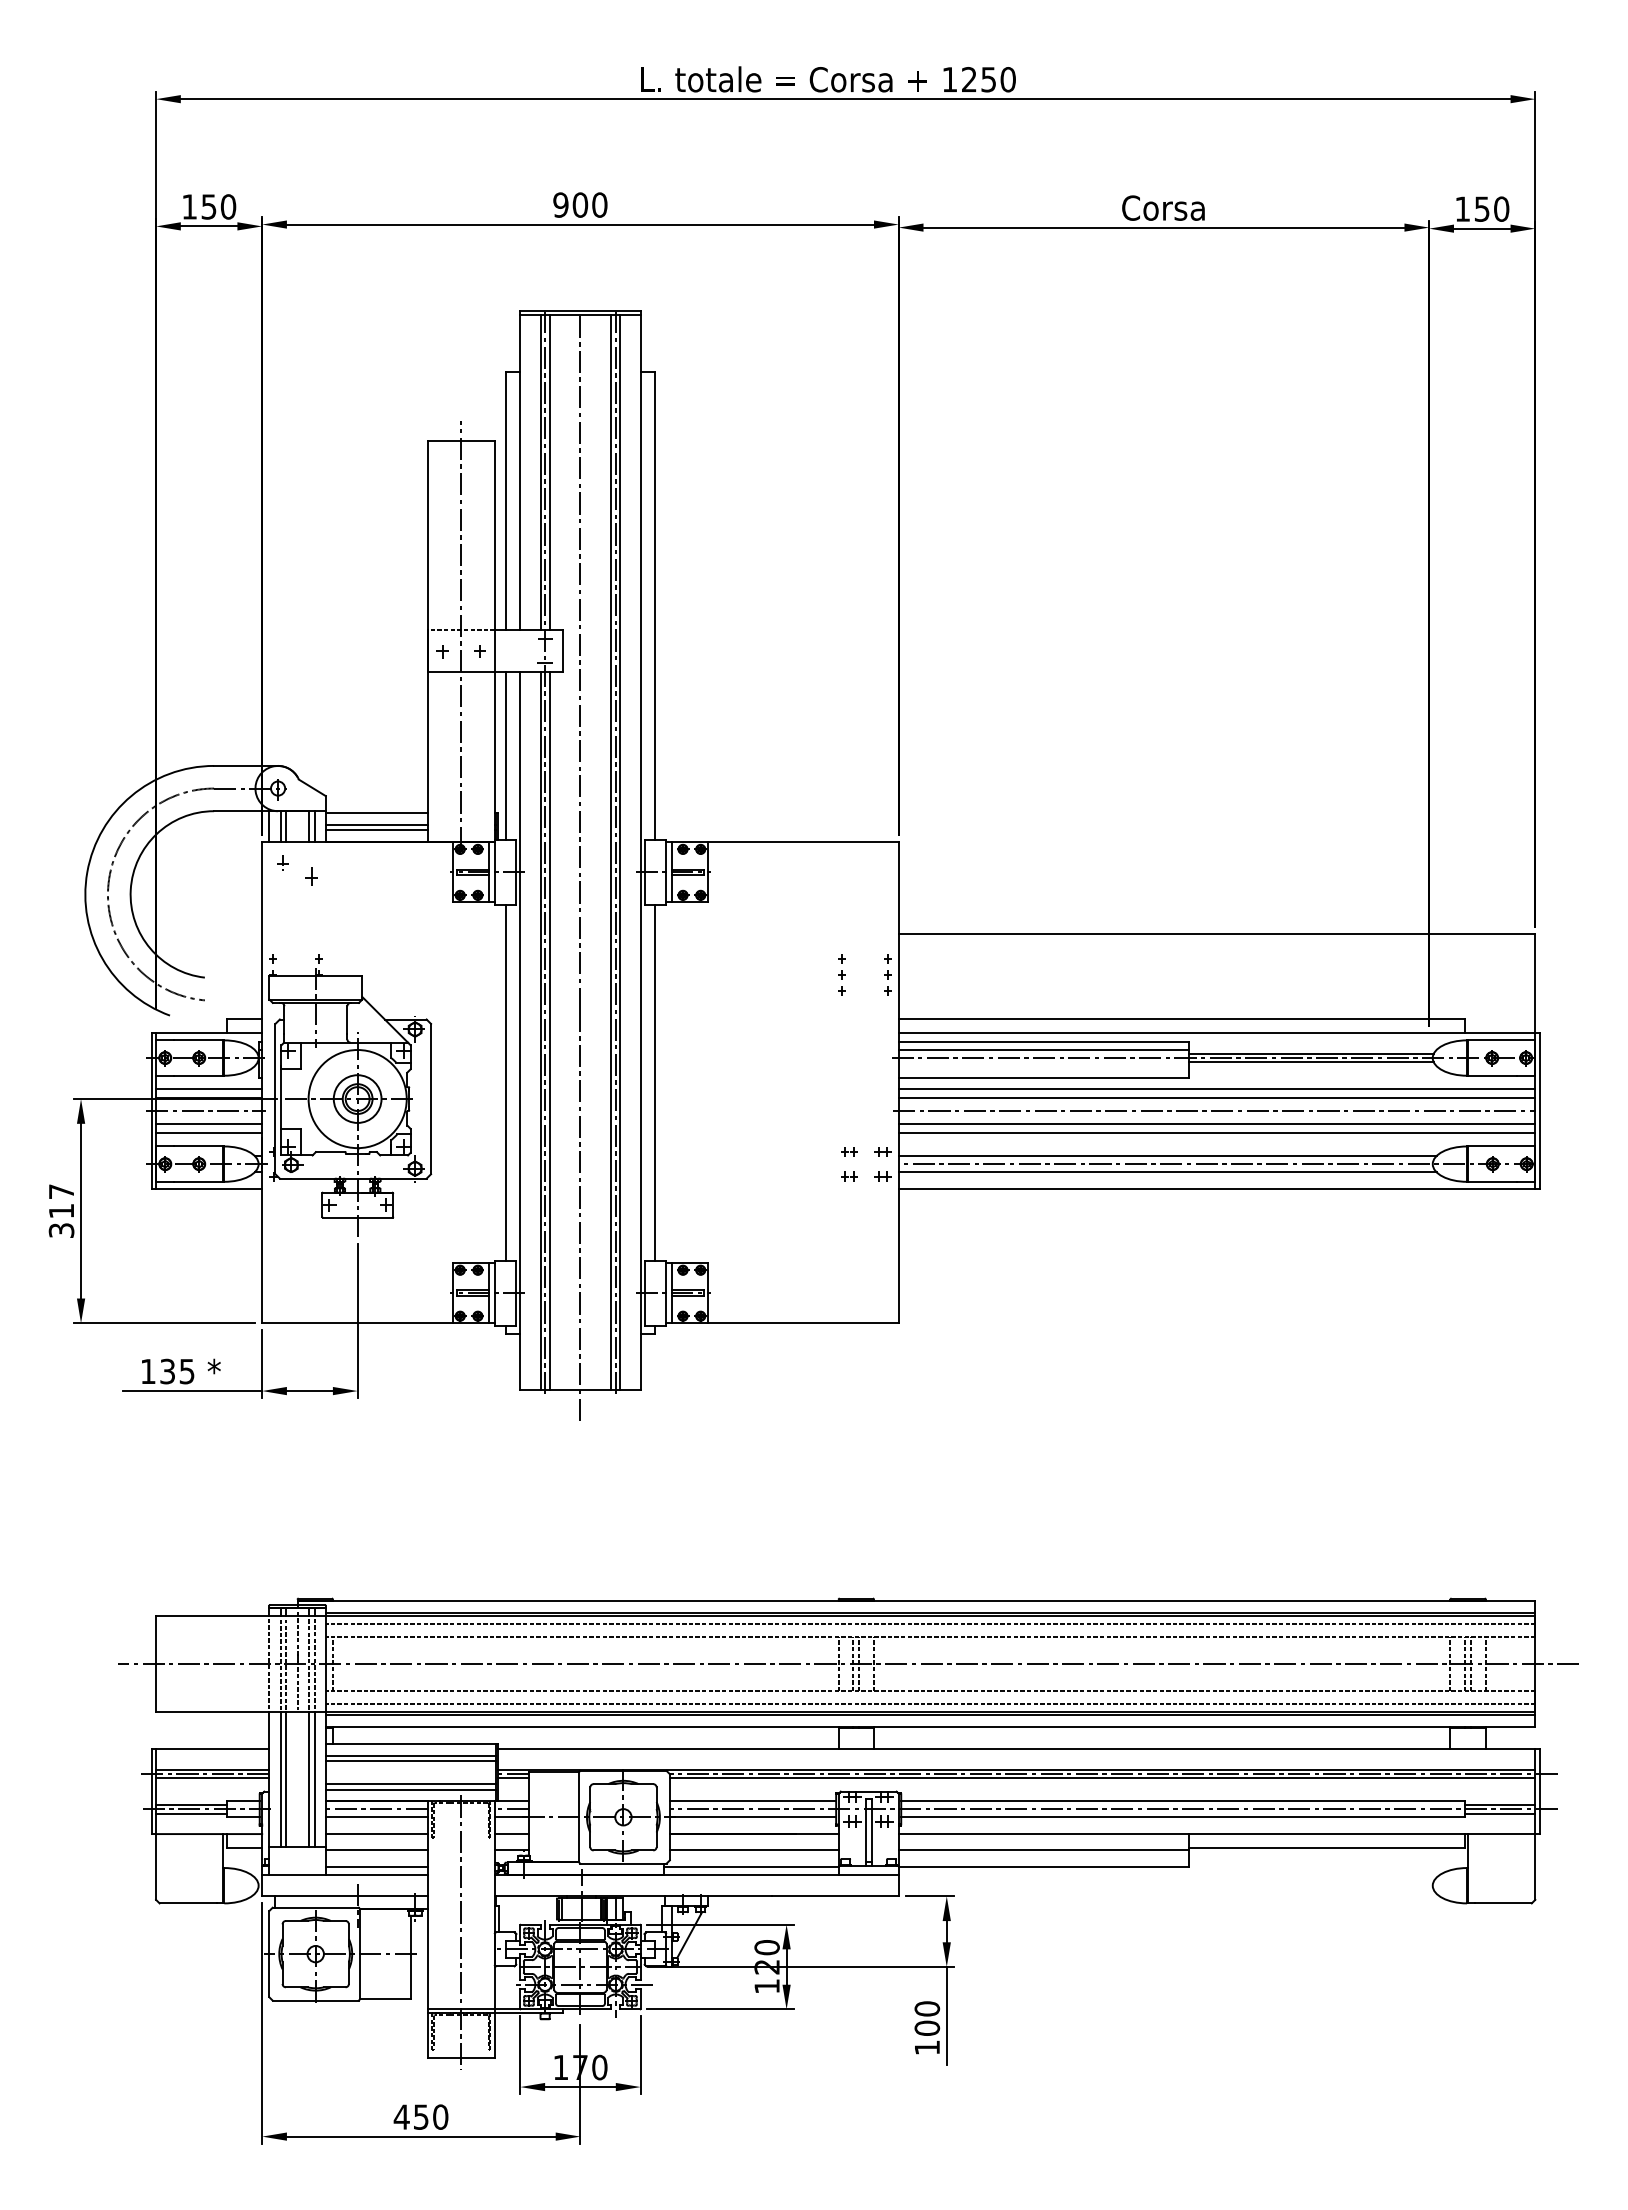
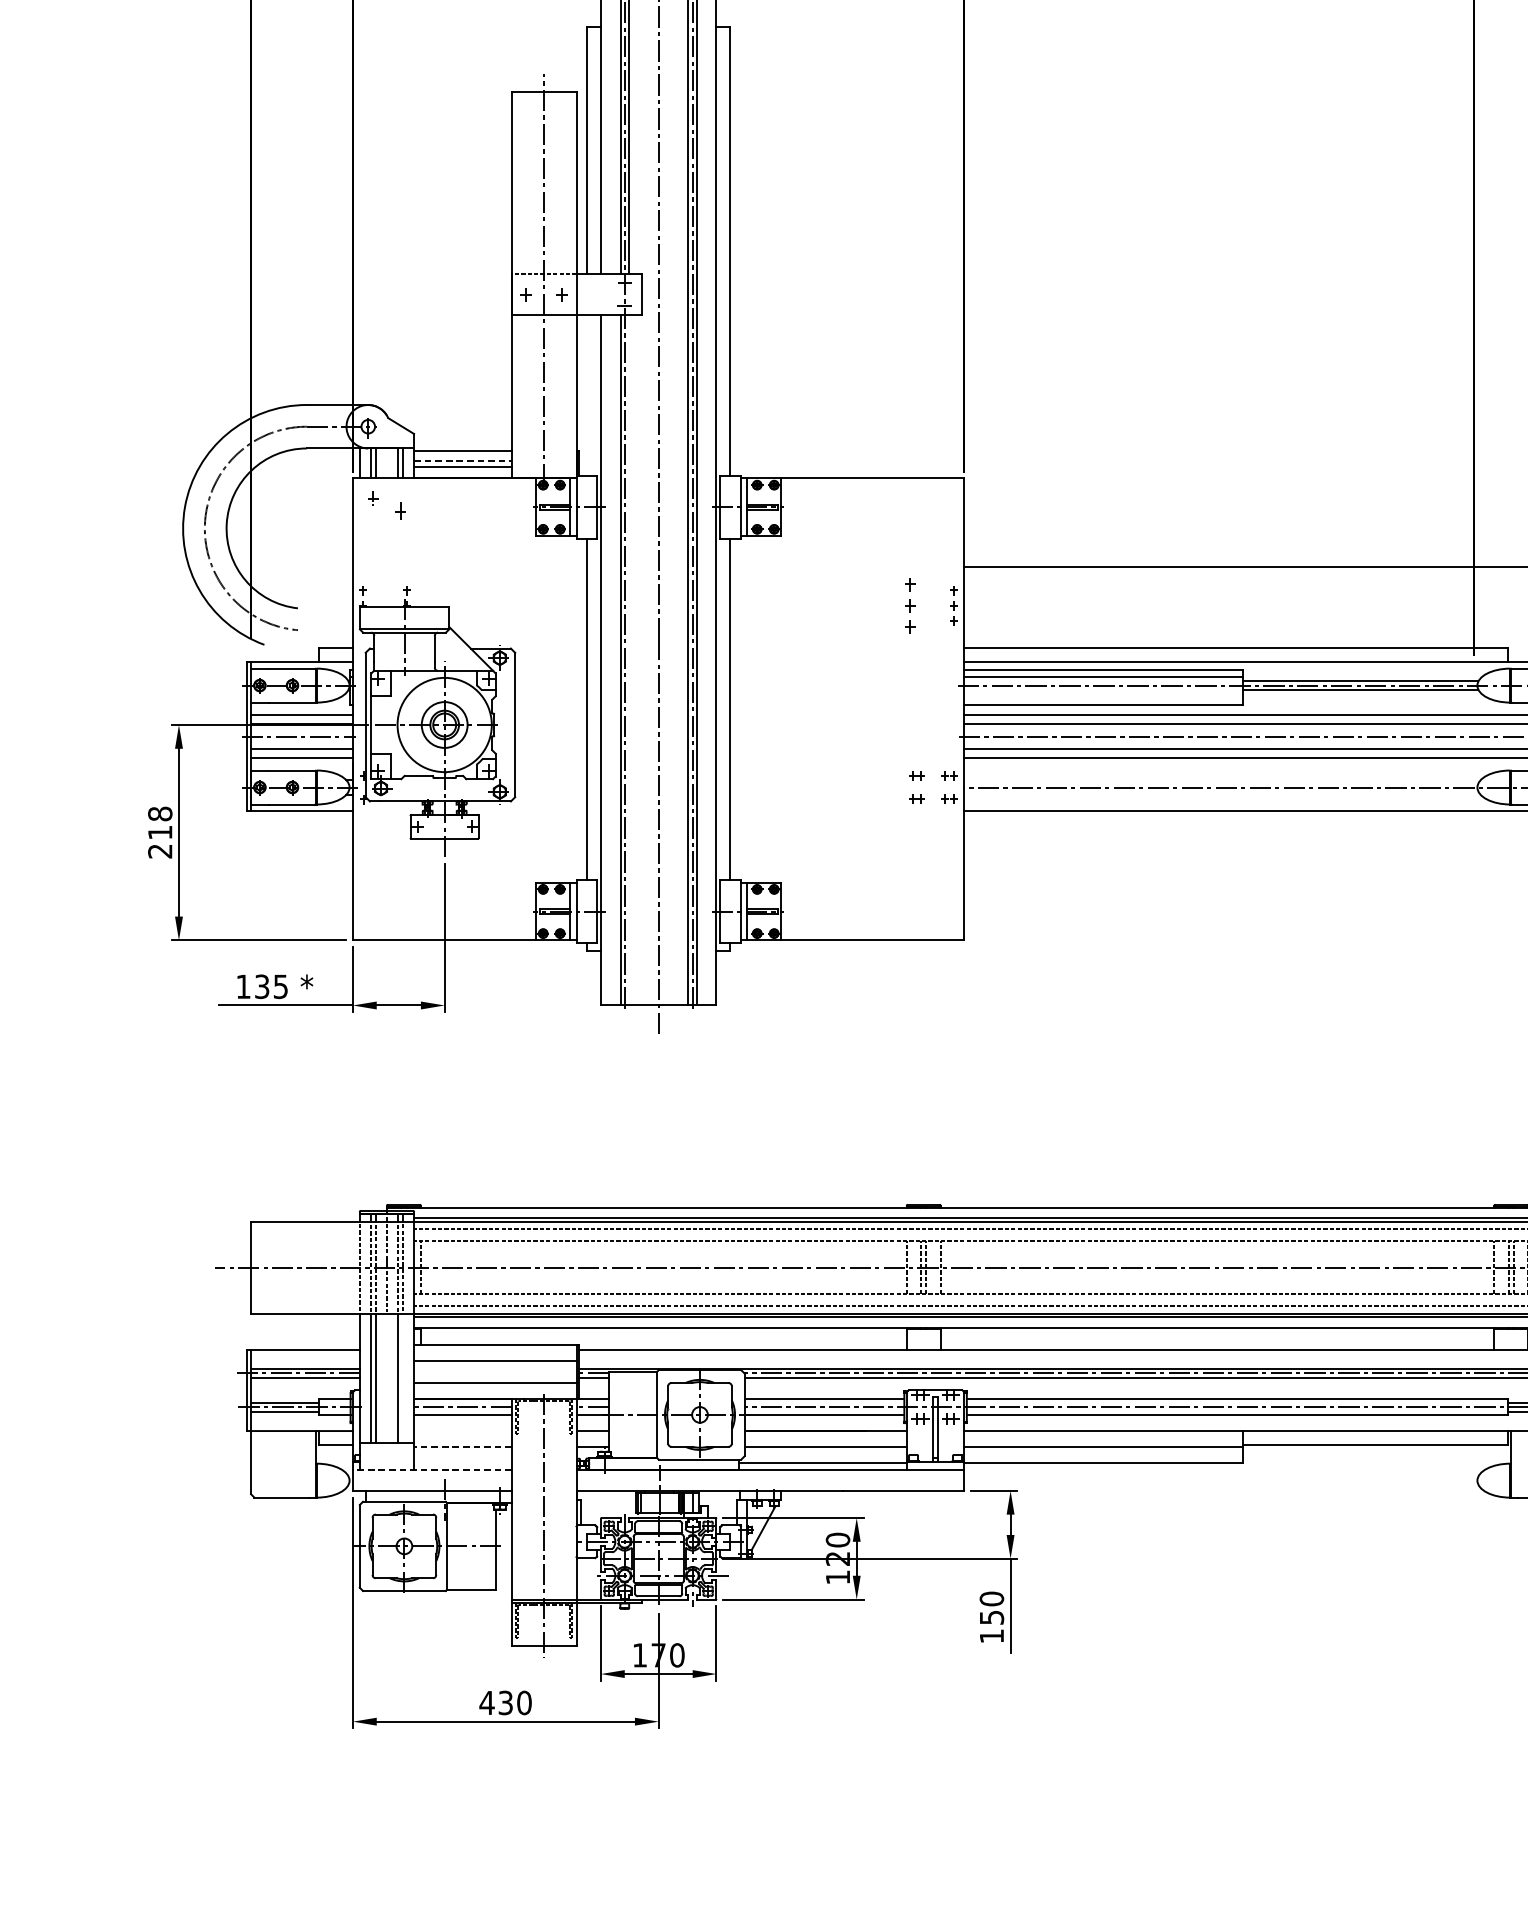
line: (506, 755) -> (587, 394), removed
line: (376, 824) -> (462, 461), solid -> dashed
part: (841, 974) -> (909, 605), size x1.4
line: (549, 1031) -> (628, 660), removed
line: (1167, 1156) -> (1222, 780), removed
line: (1167, 1172) -> (1222, 795), removed
text: (61, 1210) -> (160, 832), 317 -> 218
line: (410, 1755) -> (495, 1355), removed
line: (314, 1778) -> (403, 1377), removed
line: (410, 1789) -> (495, 1388), removed
line: (376, 1834) -> (462, 1431), removed
line: (376, 1850) -> (462, 1446), solid -> dashed
line: (376, 1867) -> (462, 1463), removed
line: (344, 1875) -> (432, 1470), solid -> dashed
text: (927, 2027) -> (992, 1616), 100 -> 150
text: (421, 2116) -> (506, 1702), 450 -> 430

